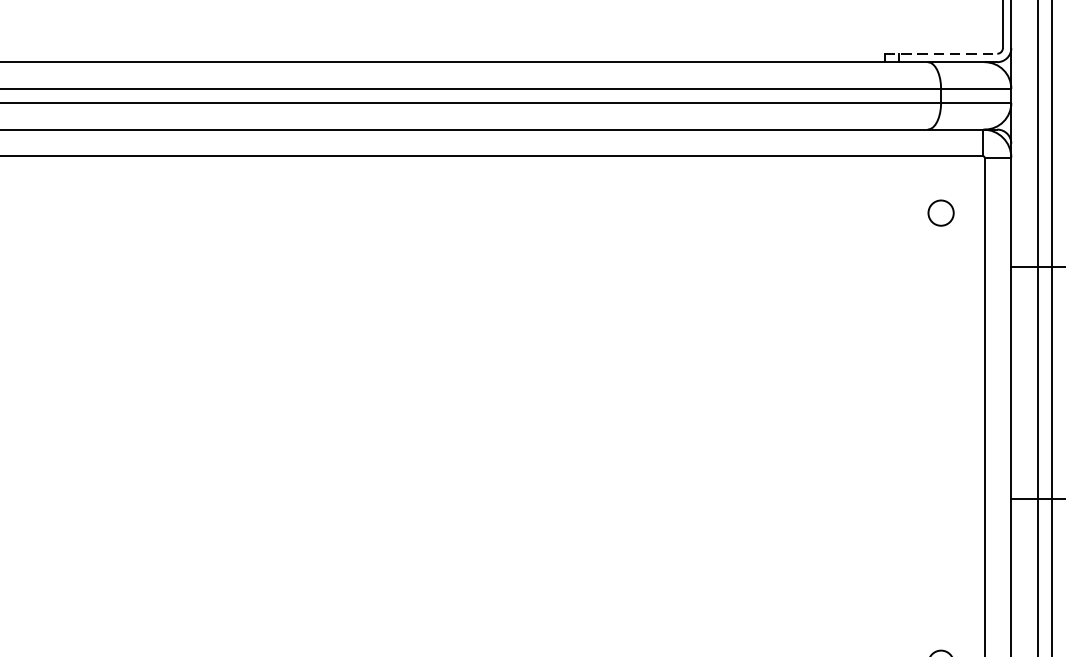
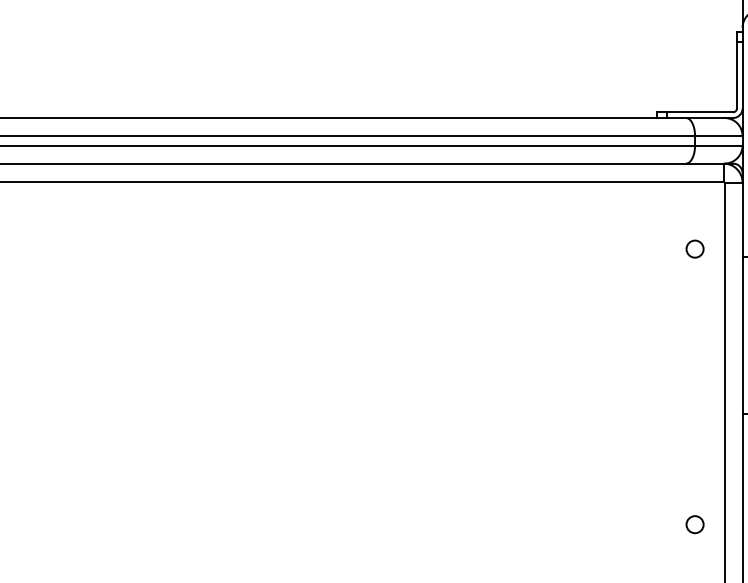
line: (941, 54) -> (695, 112), dashed -> solid
circle: (940, 212) -> (694, 248), moved

